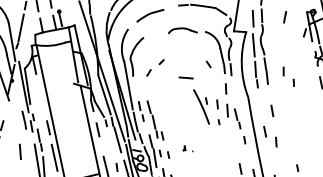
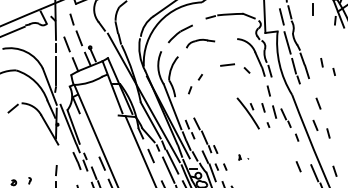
part: (182, 31) -> (200, 43), moved
line: (186, 77) -> (227, 64), moved
line: (112, 146) -> (168, 169), added

